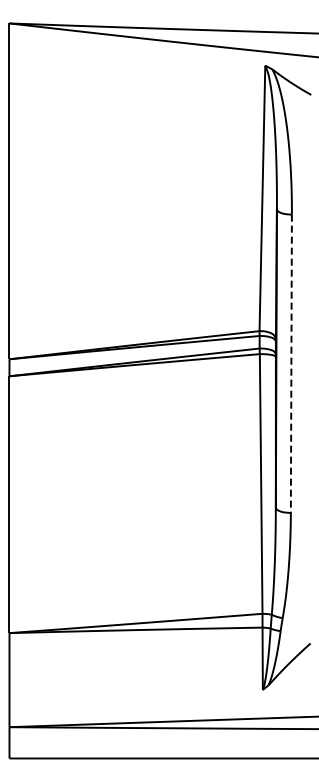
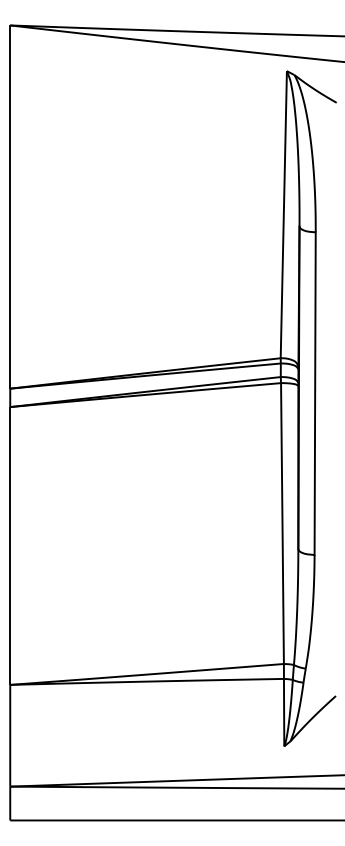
line: (291, 364) -> (315, 394), dashed -> solid

